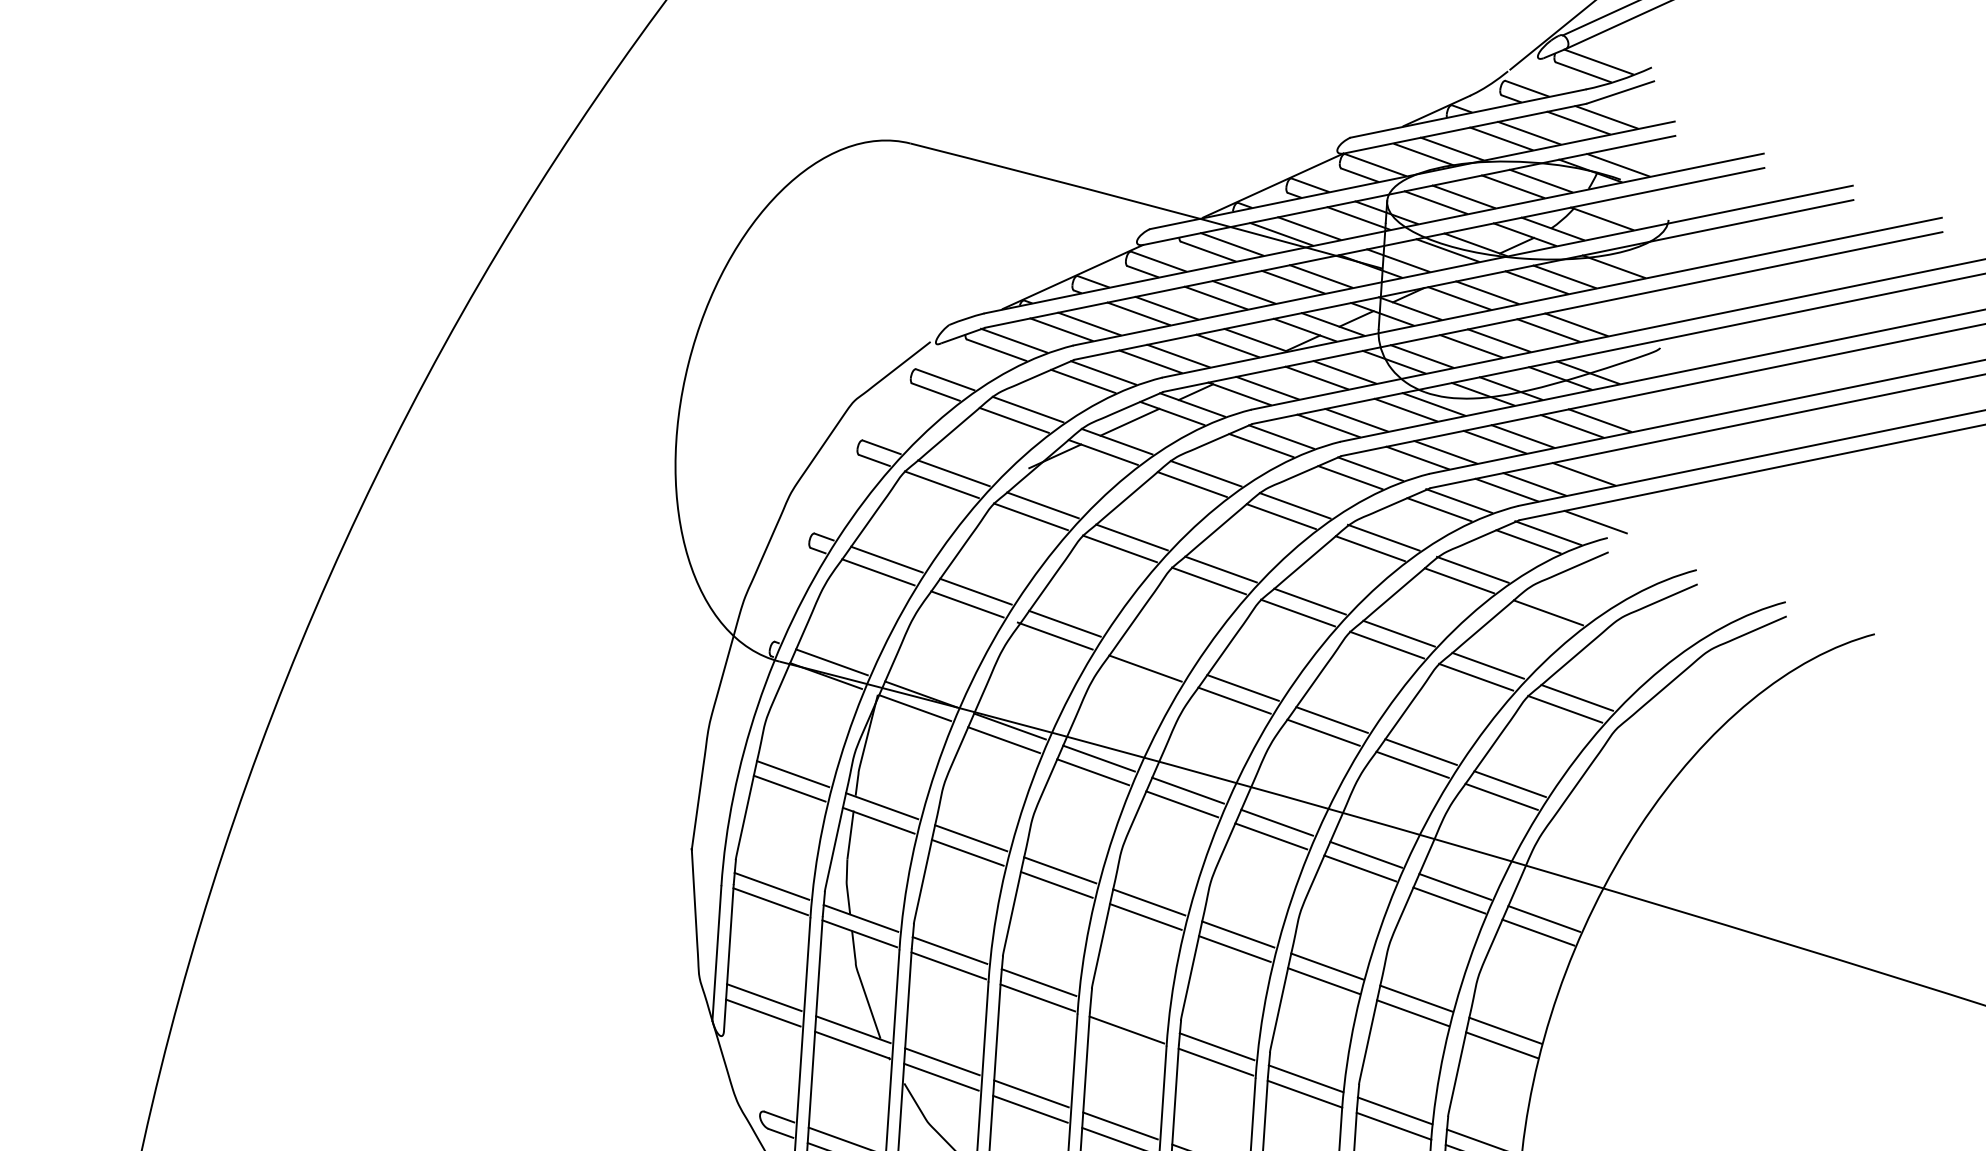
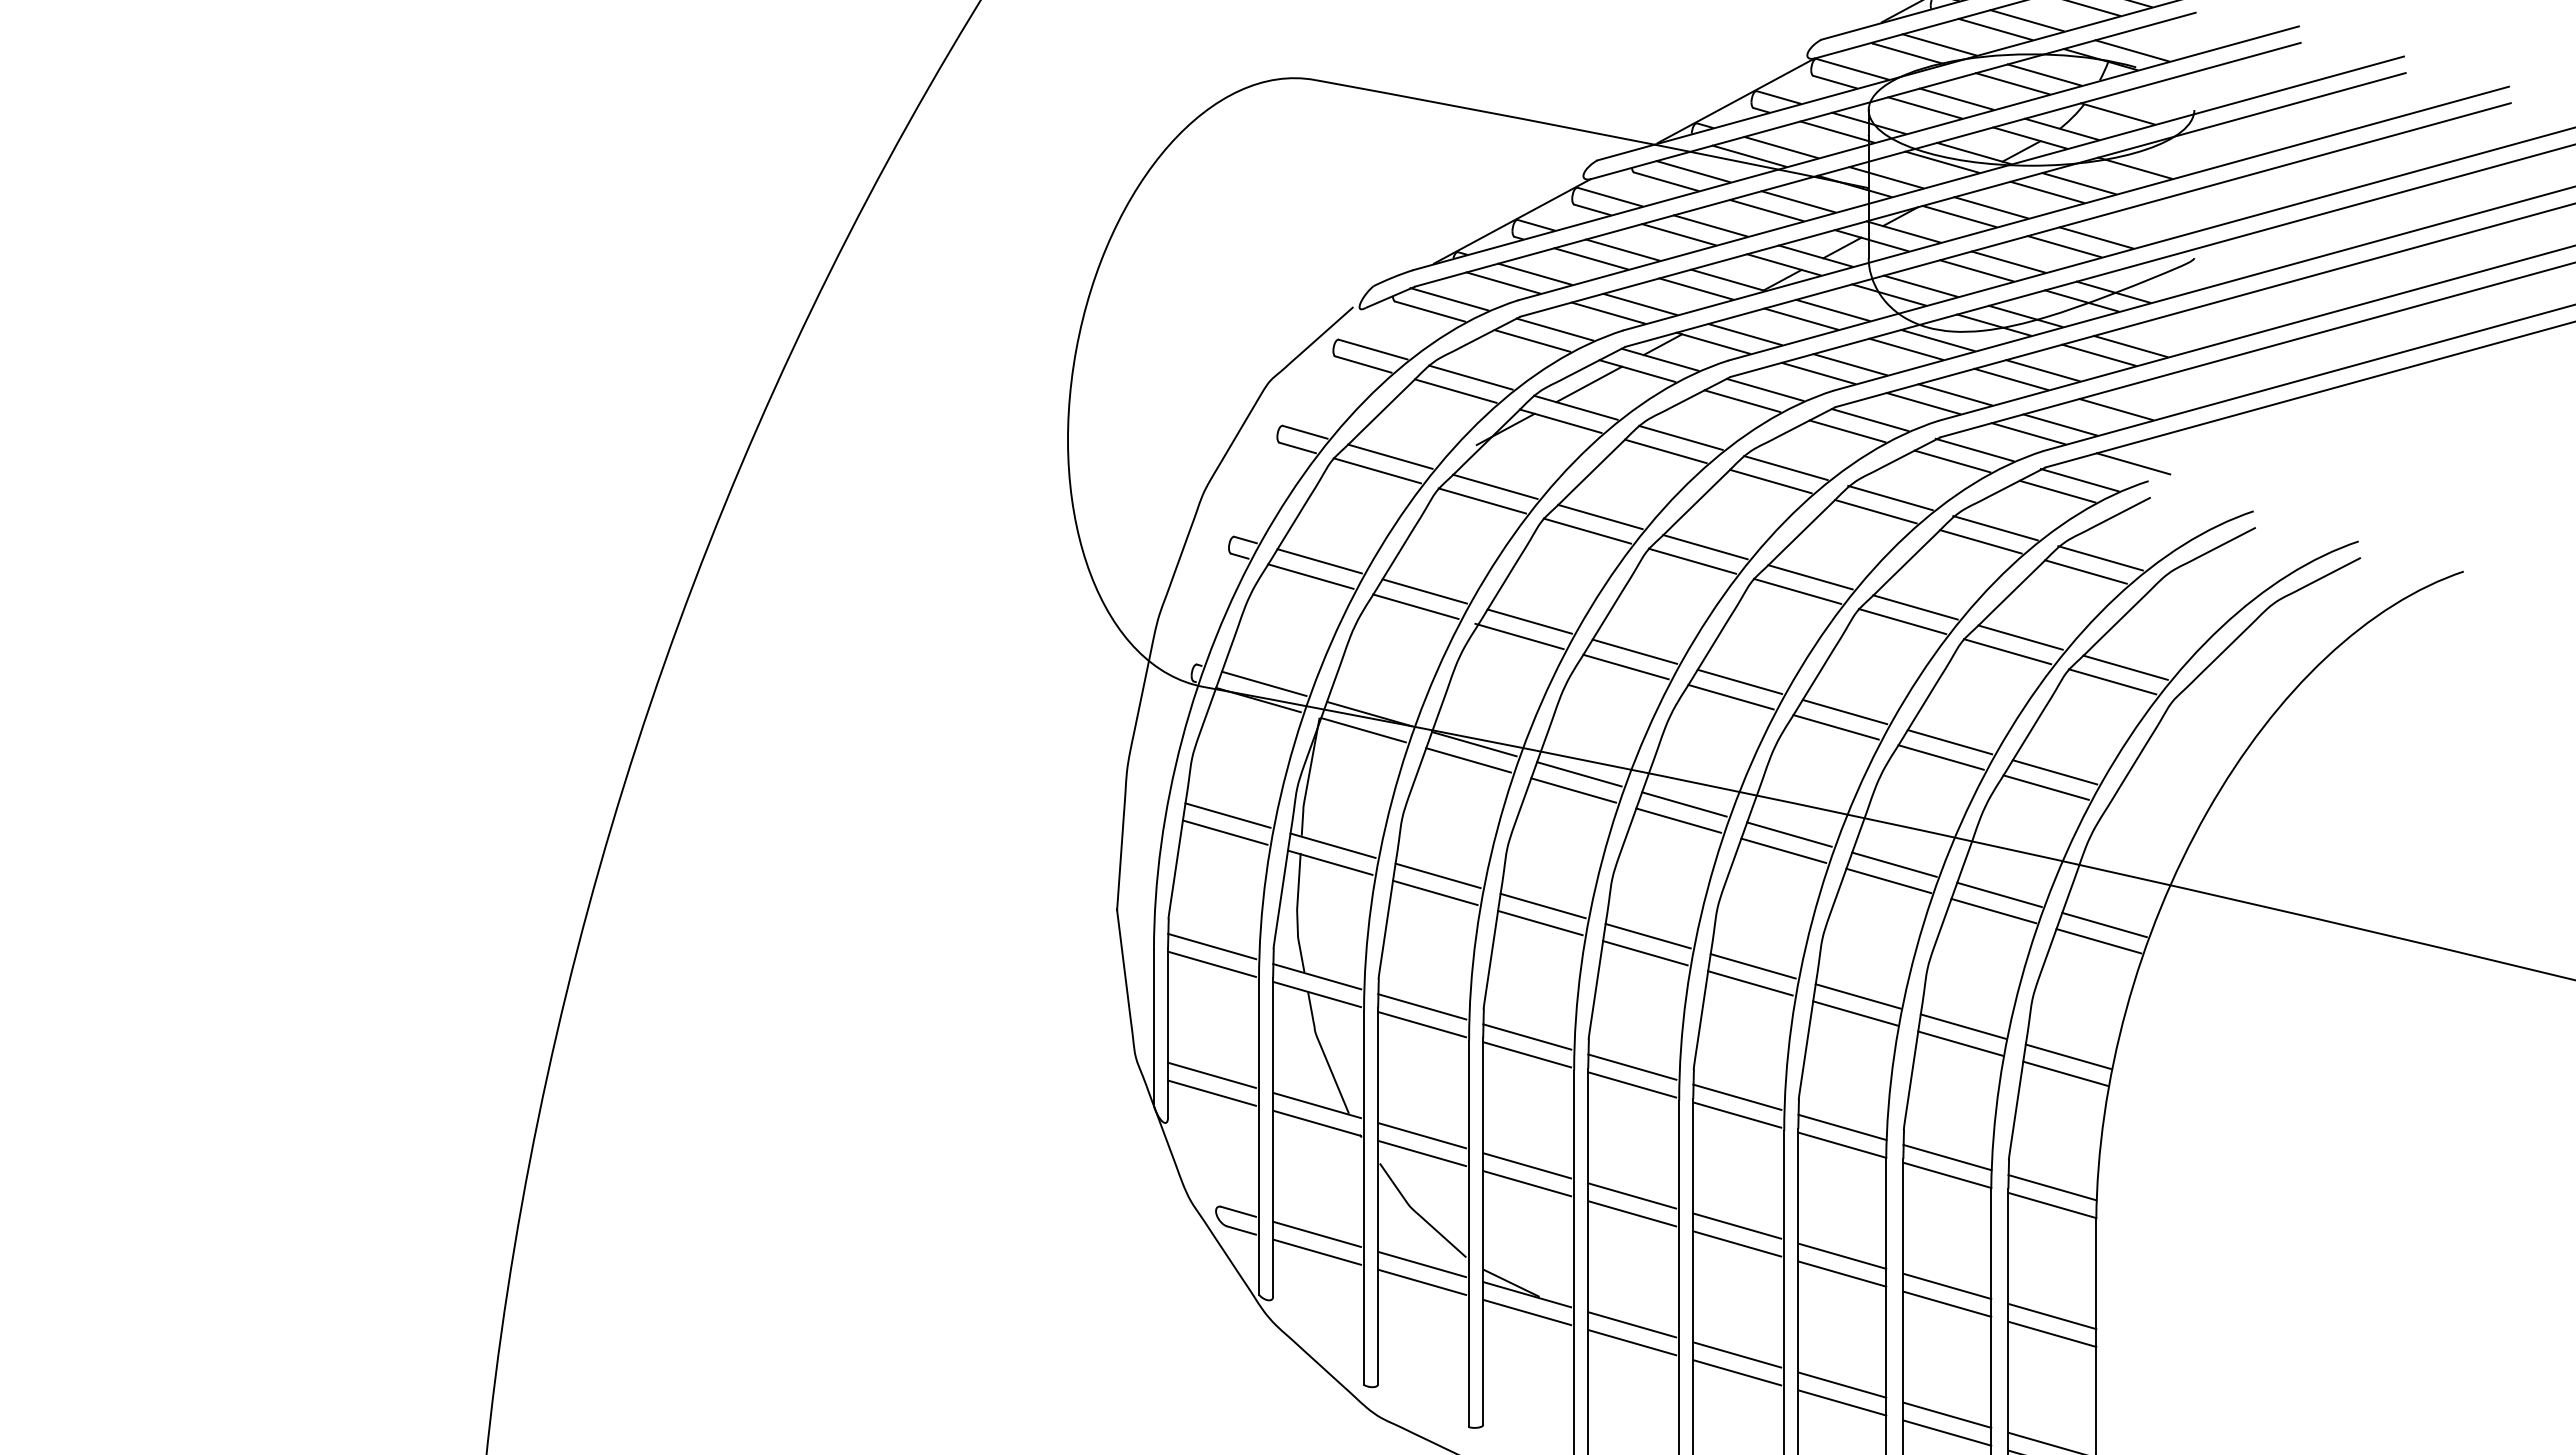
line: (1561, 602) -> (2100, 558), added
line: (1153, 655) -> (1634, 651), added
line: (1128, 1014) -> (1632, 1066), added

